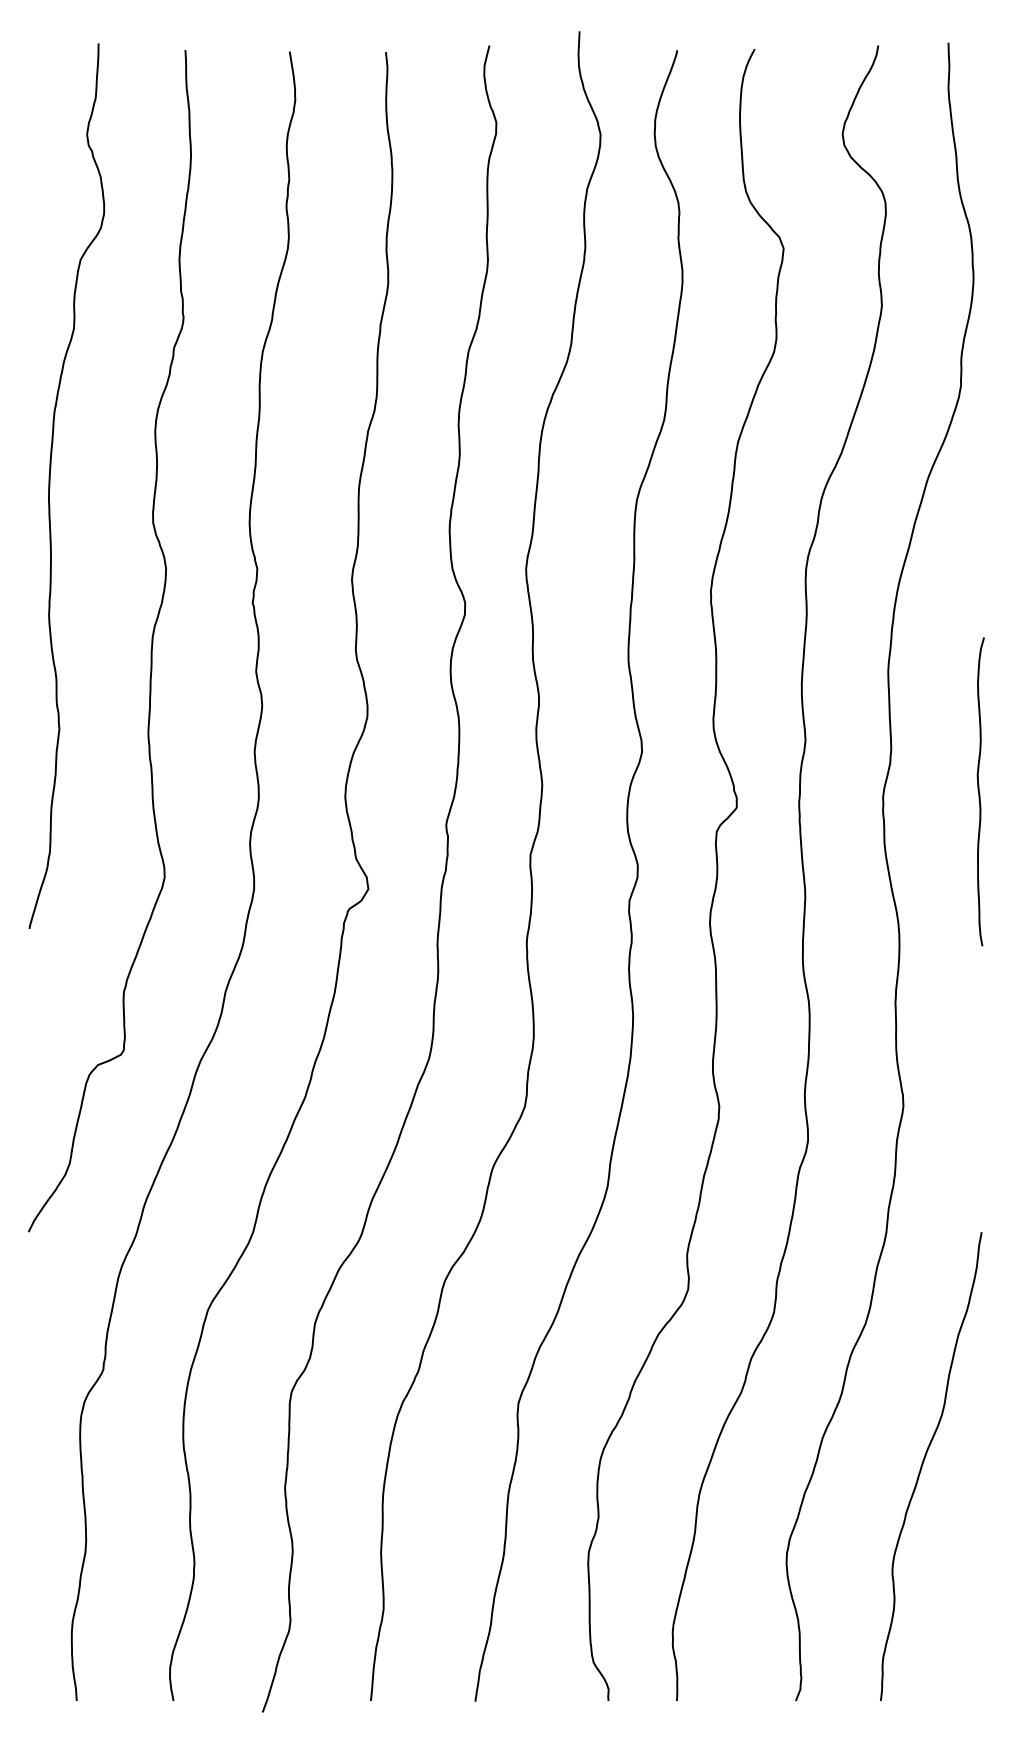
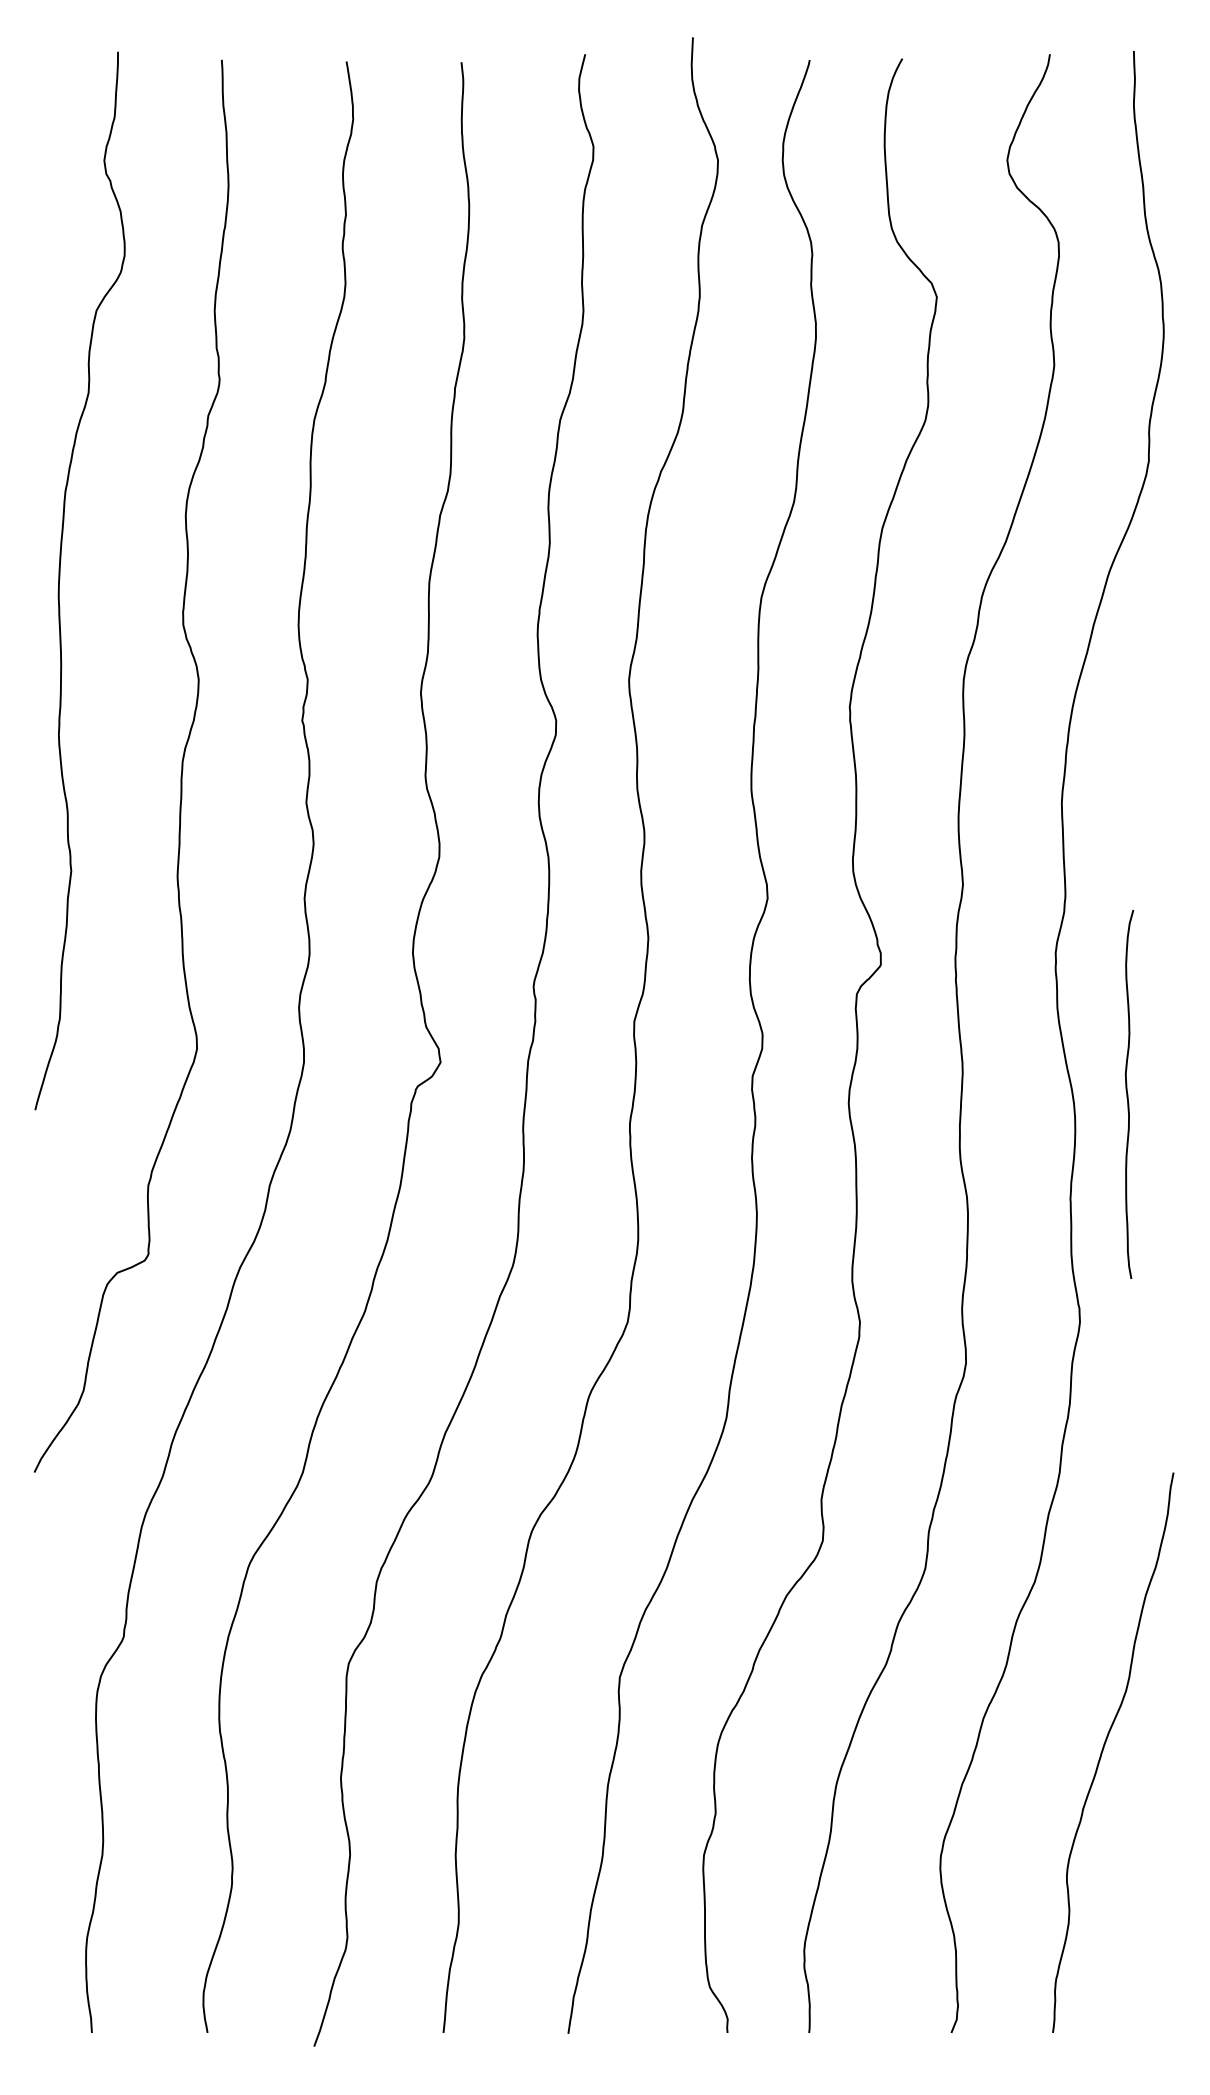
curve: (979, 791) -> (1127, 1094), moved

